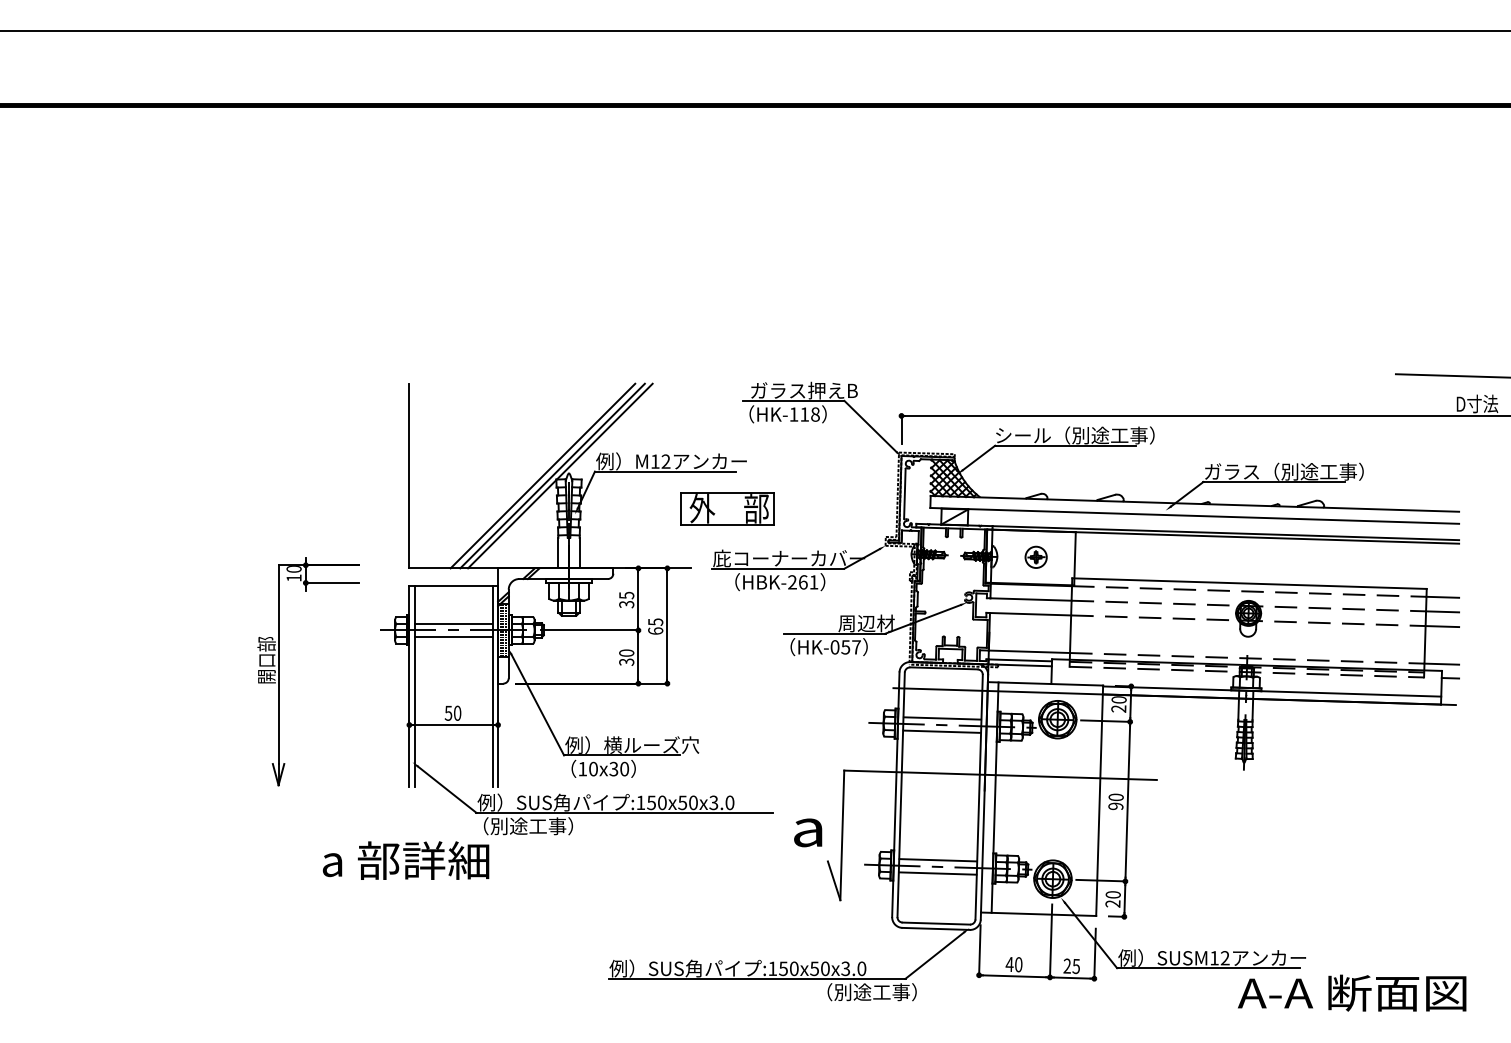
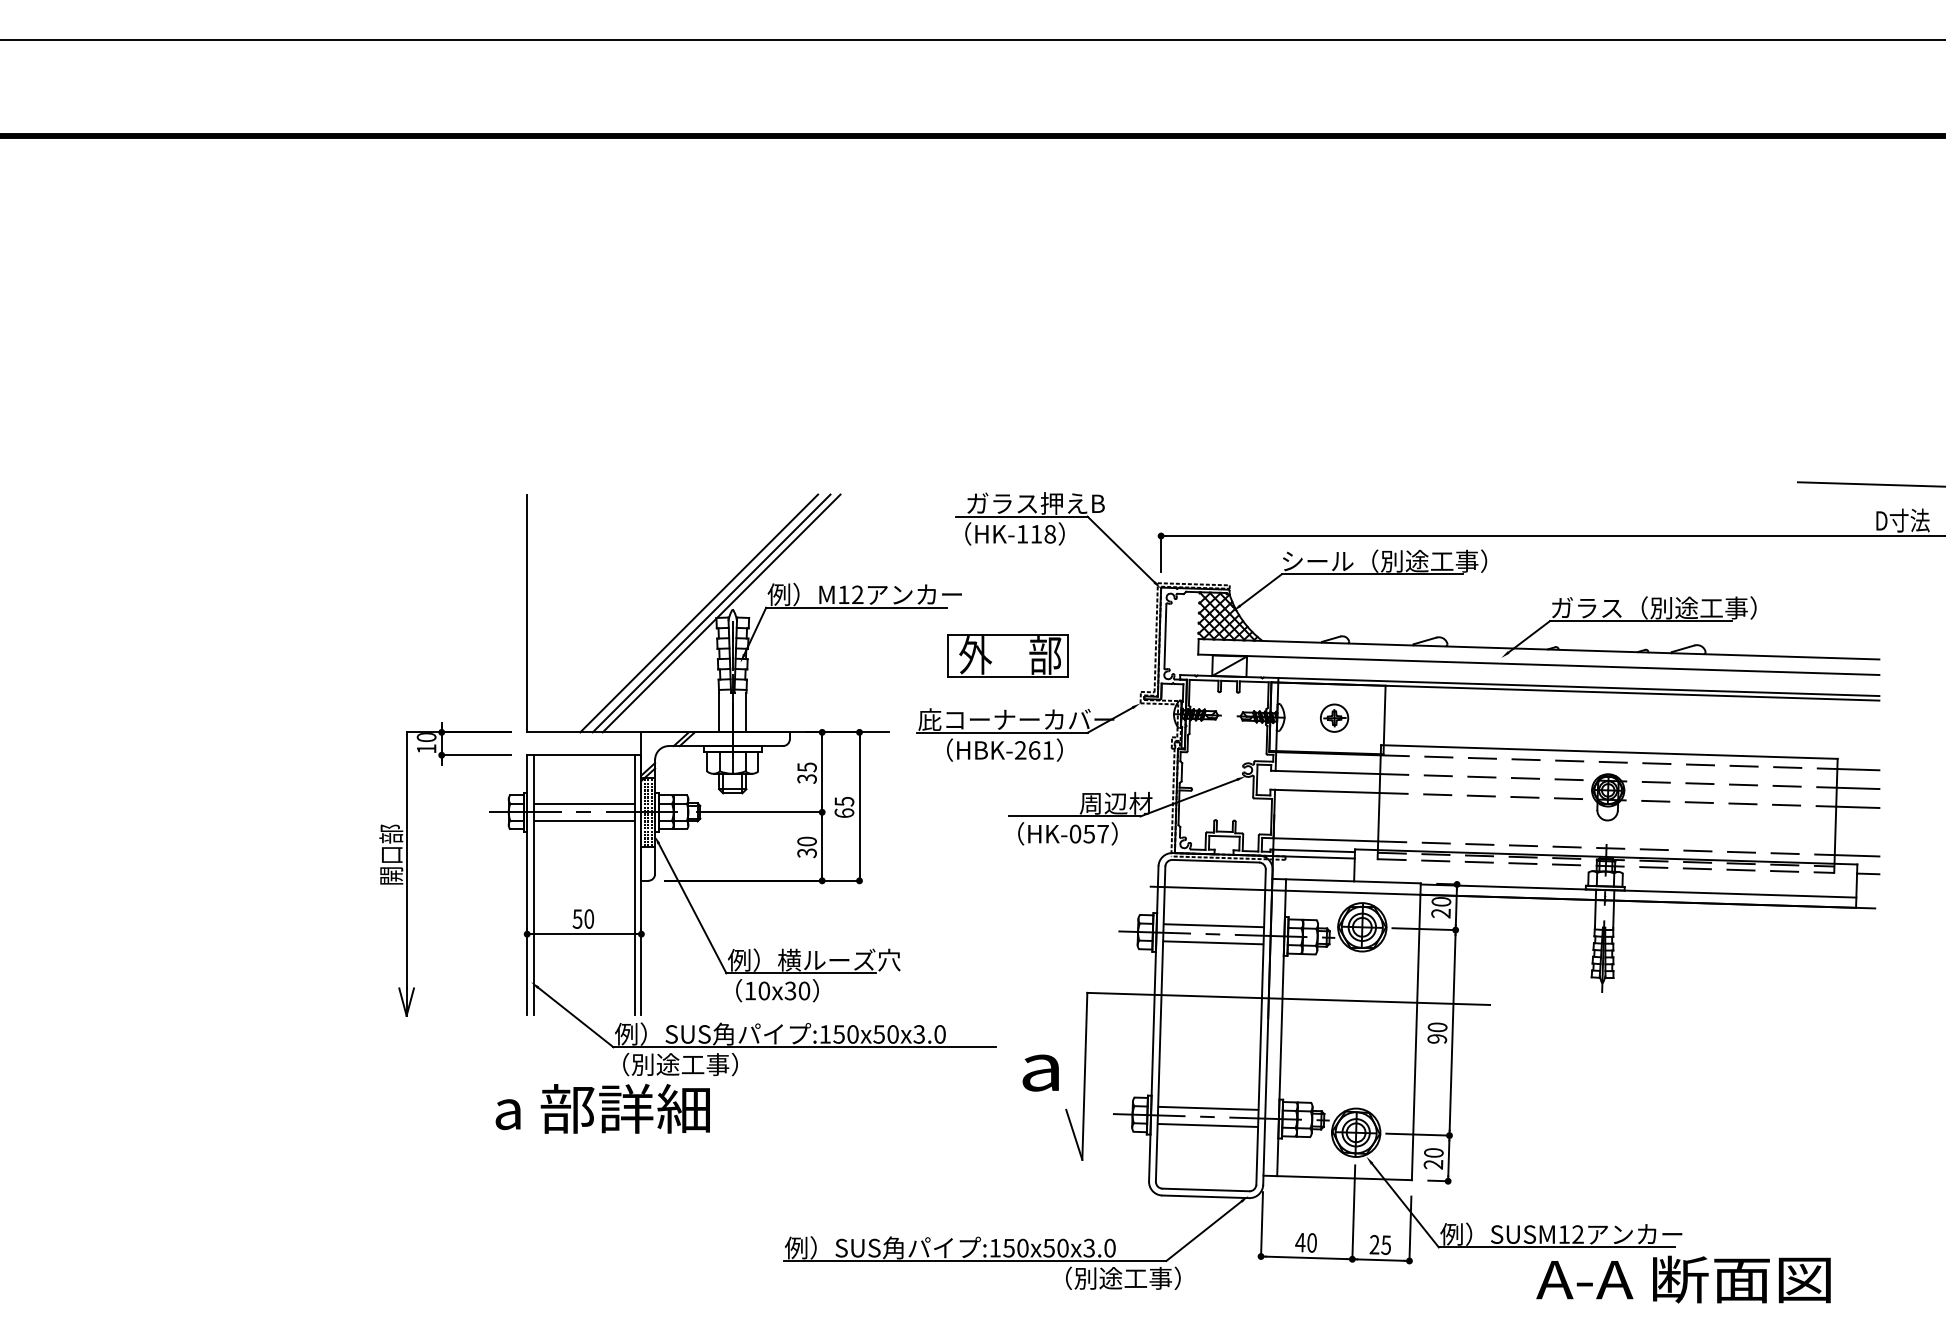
part: (727, 508) -> (1007, 655), moved
part: (279, 671) -> (407, 869), moved
text: (405, 860) -> (602, 1108), moved
text: (1352, 993) -> (1683, 1279), moved

